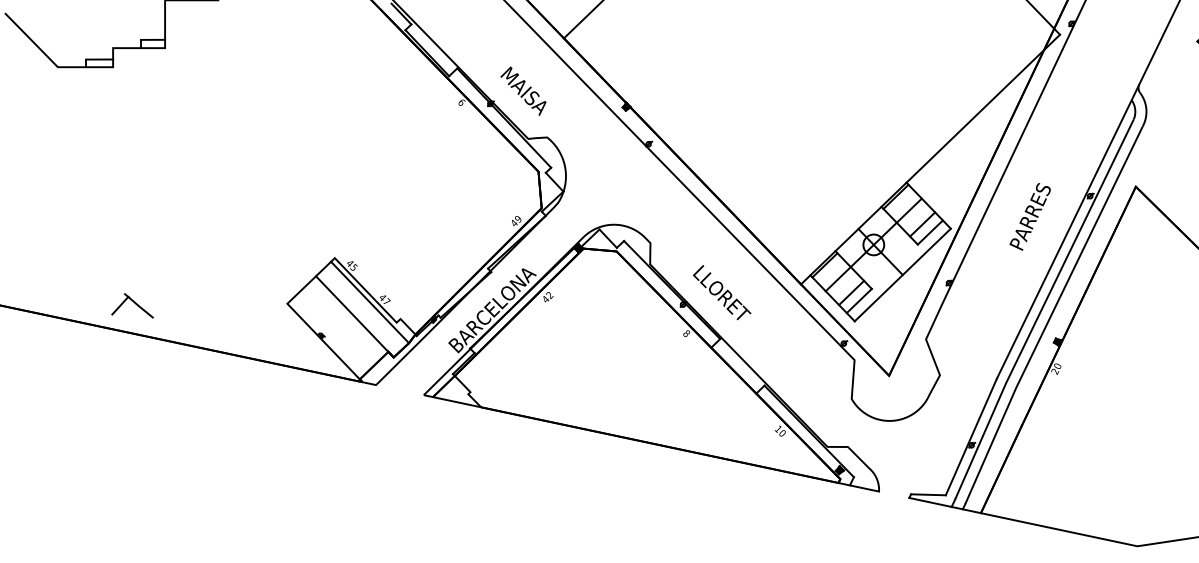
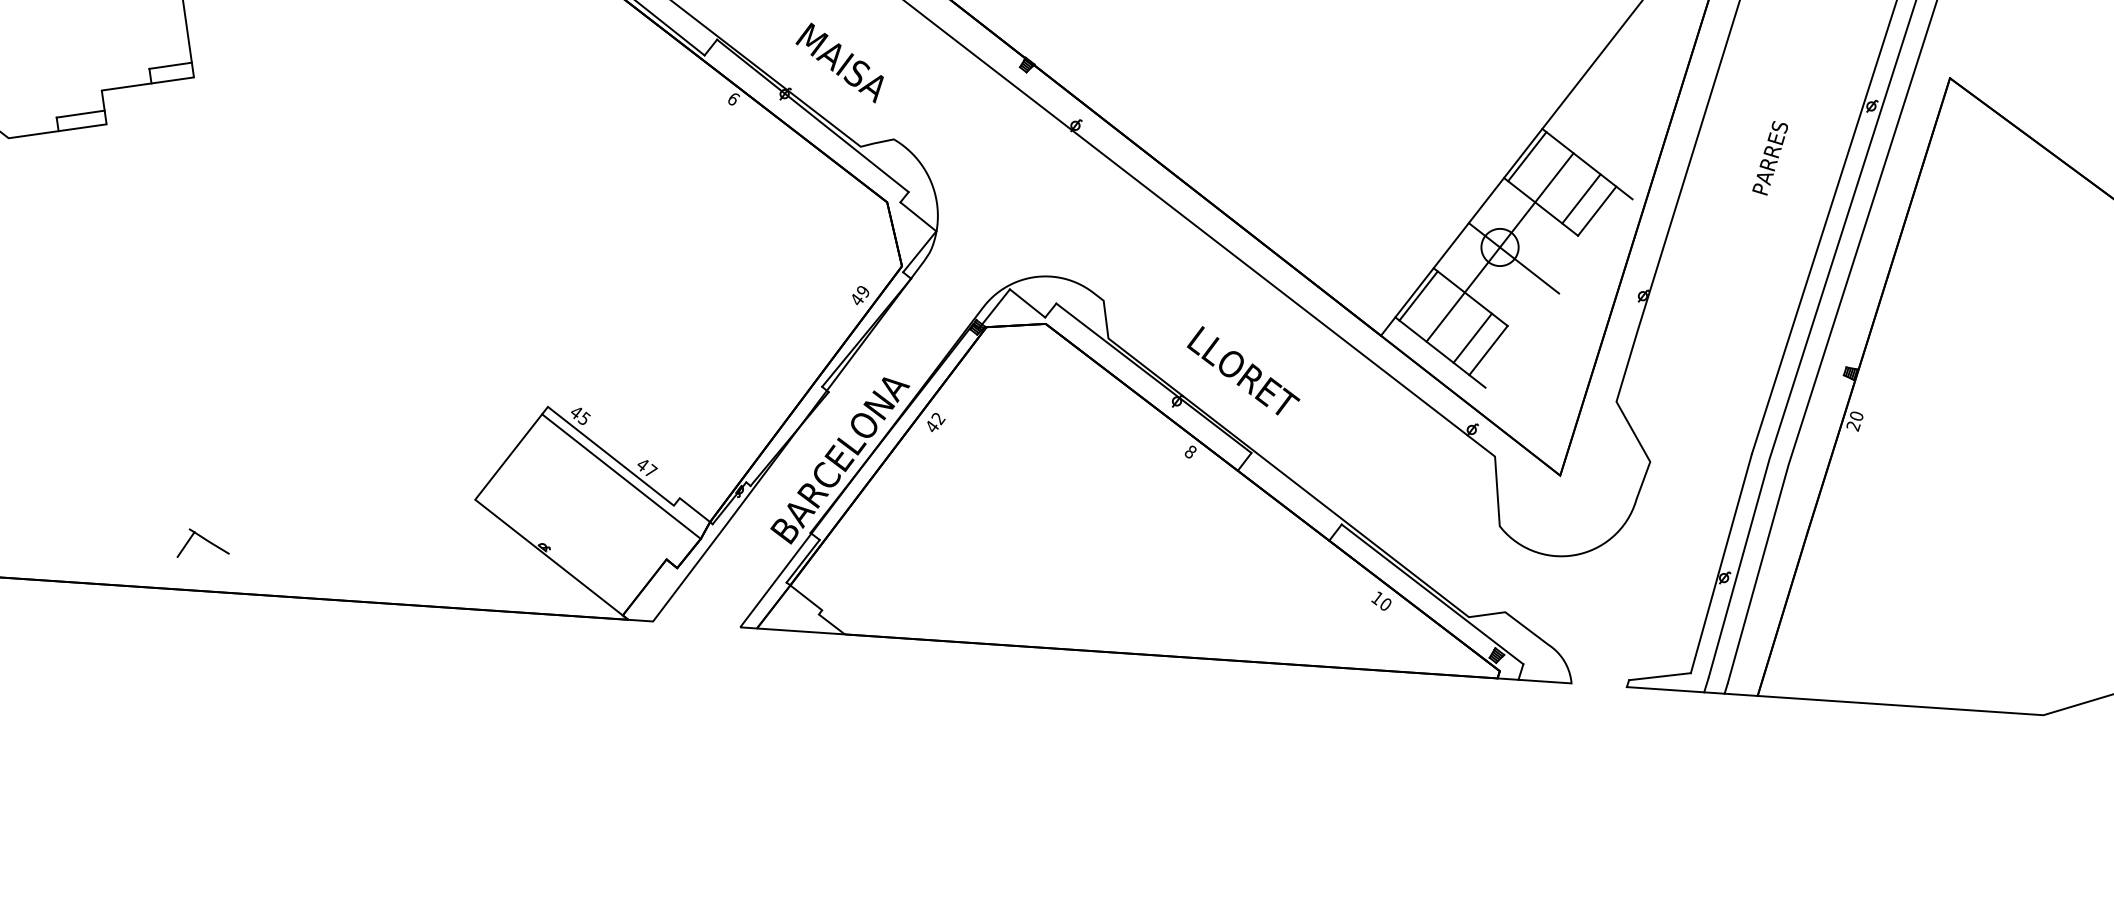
part: (1029, 216) -> (1768, 157), size x0.6
line: (902, 274) -> (1558, 292), removed
part: (132, 305) -> (201, 541), size x0.7
line: (354, 316) -> (597, 505), removed

